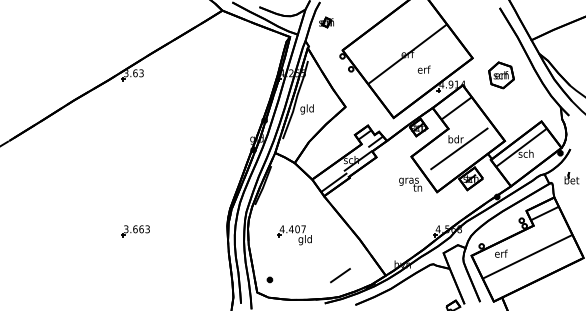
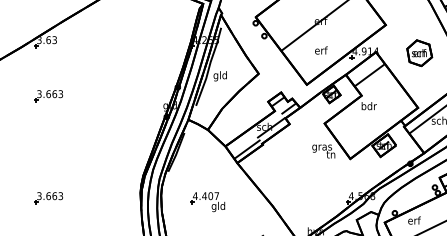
text: (423, 69) -> (320, 50), moved
part: (501, 75) -> (419, 53), moved
part: (135, 129) -> (48, 96), added
line: (459, 148) -> (372, 115), removed

